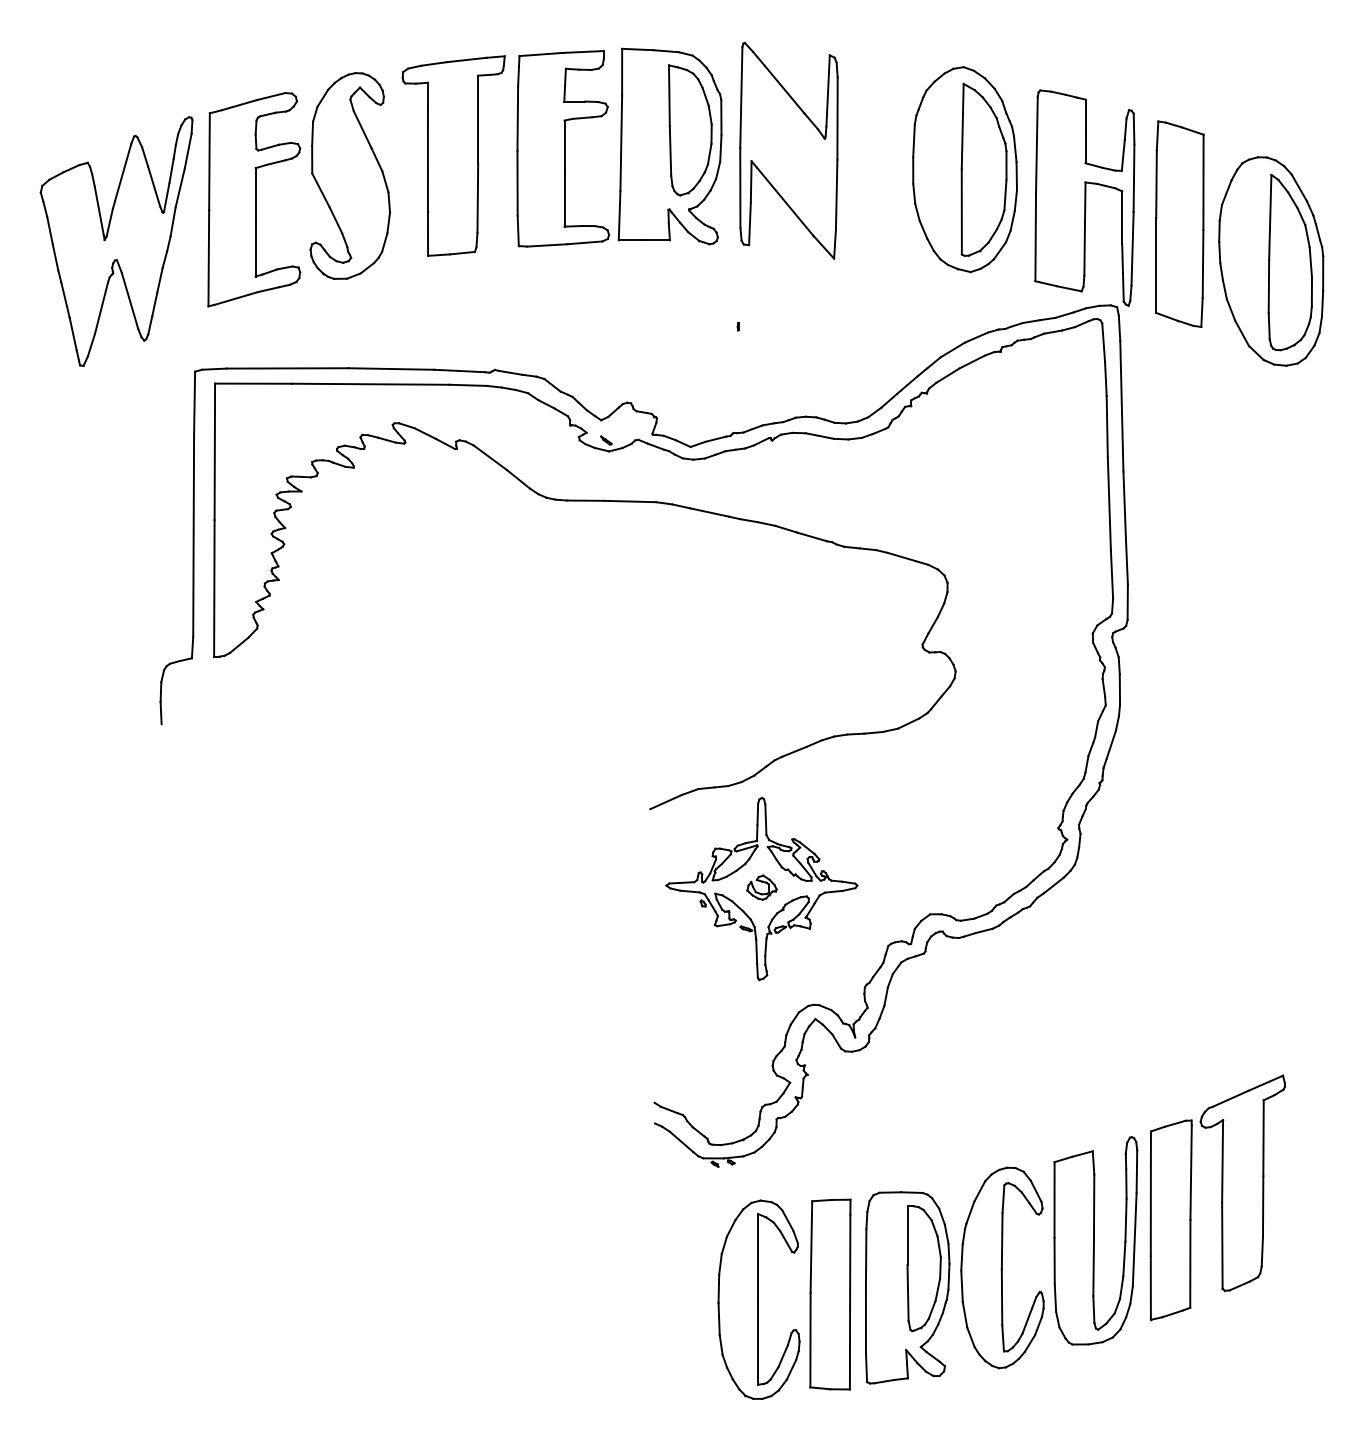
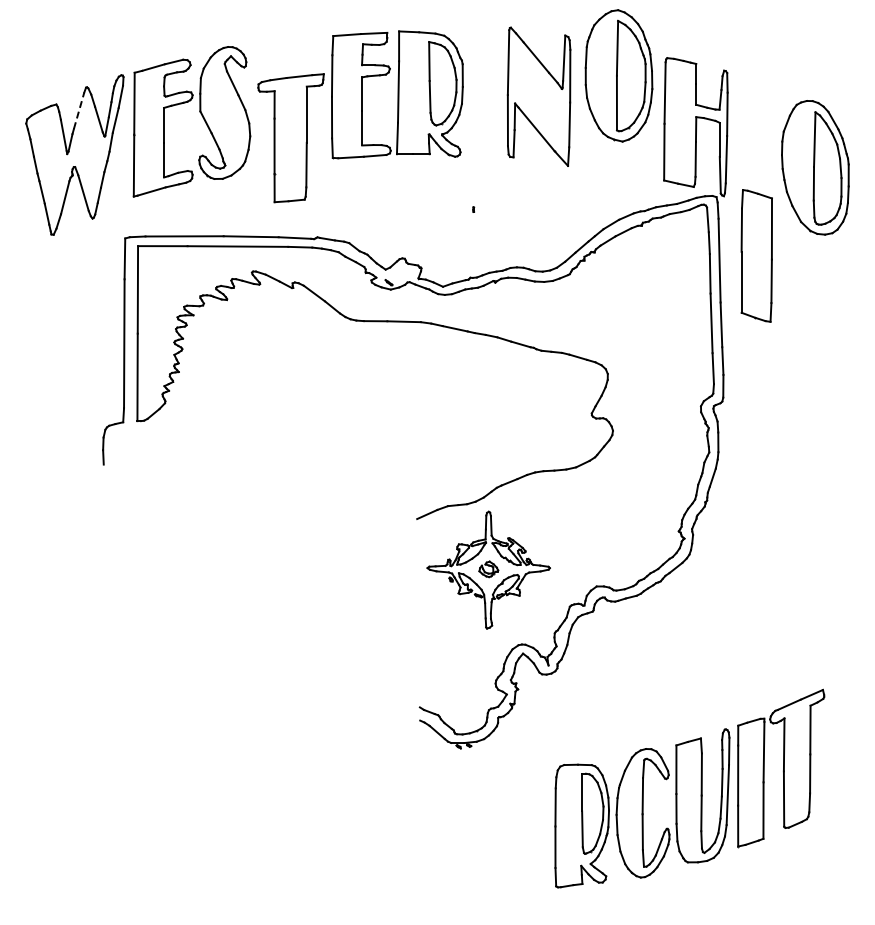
part: (788, 150) -> (538, 96), moved
part: (452, 156) -> (290, 138), moved
part: (964, 169) -> (618, 75), moved
line: (123, 172) -> (79, 110), solid -> dashed
part: (1179, 223) -> (756, 255), moved
part: (809, 1299) -> (519, 833), removed

